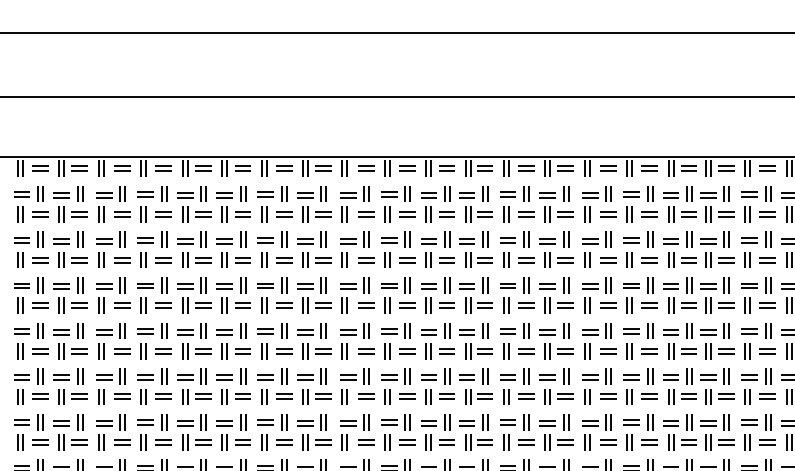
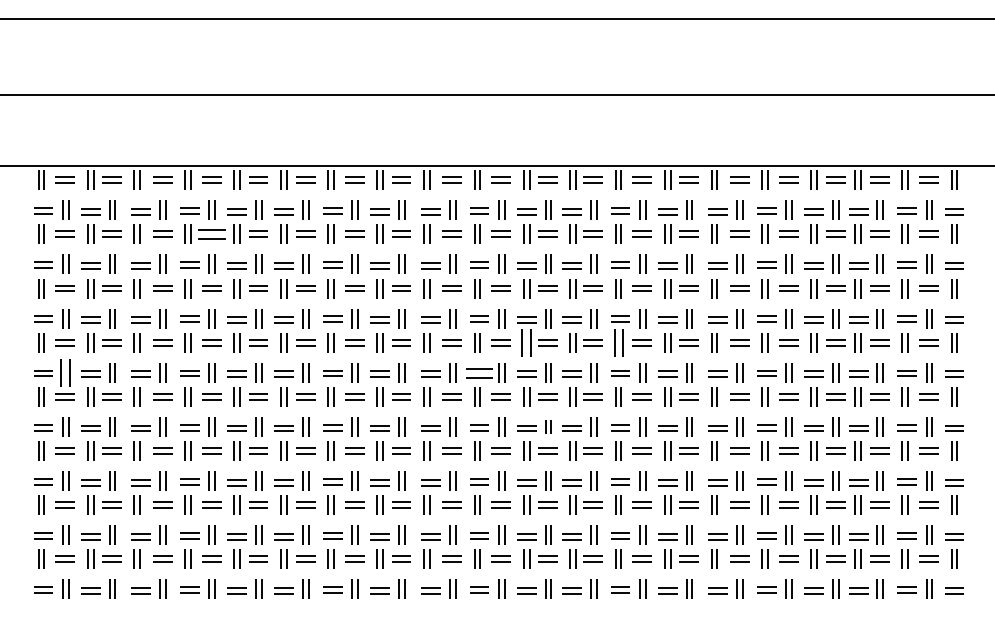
part: (163, 213) -> (211, 233), size x1.4
part: (428, 305) -> (526, 342), size x1.4
part: (506, 305) -> (618, 342), size x1.4
part: (40, 330) -> (65, 372), size x1.4
part: (389, 331) -> (479, 373), size x1.4
part: (447, 376) -> (548, 426), size x0.7

